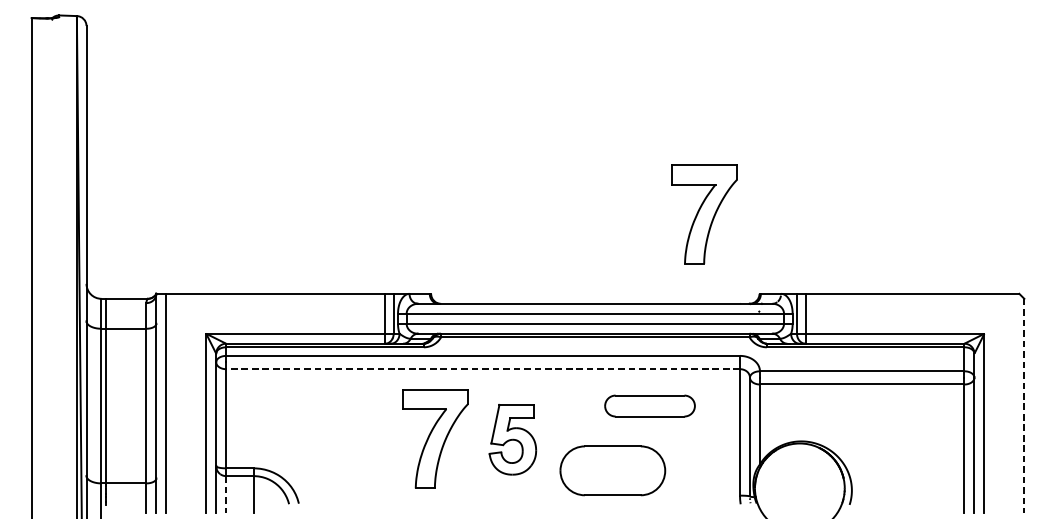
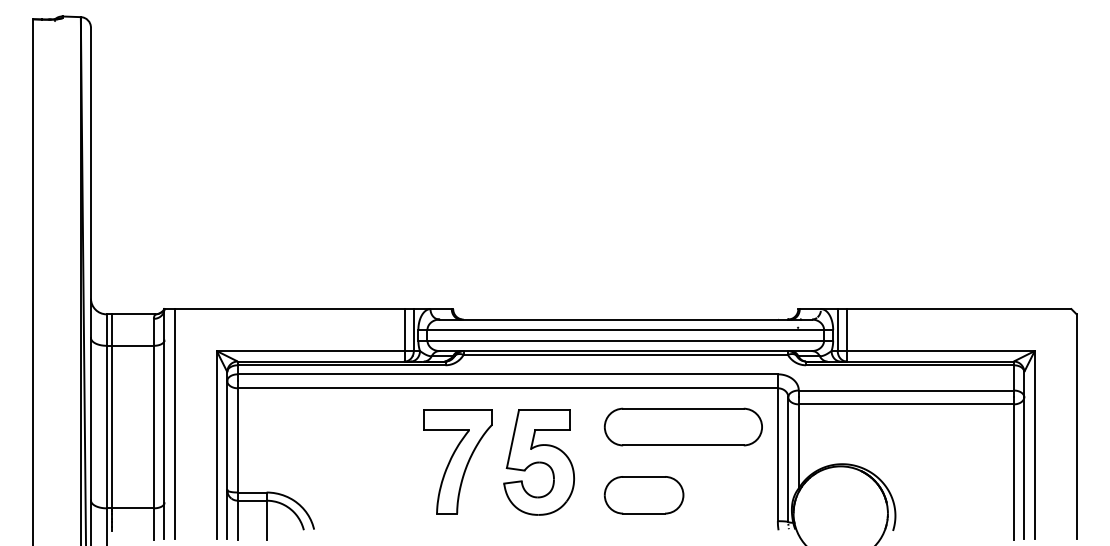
part: (704, 214) -> (740, 225), removed
line: (482, 369) -> (507, 388), dashed -> solid
part: (649, 405) -> (682, 426), size x1.67
line: (1024, 406) -> (1076, 427), dashed -> solid
part: (512, 439) -> (538, 462), size x1.43
part: (612, 471) -> (643, 495), size x0.71
line: (225, 494) -> (237, 520), dashed -> solid

